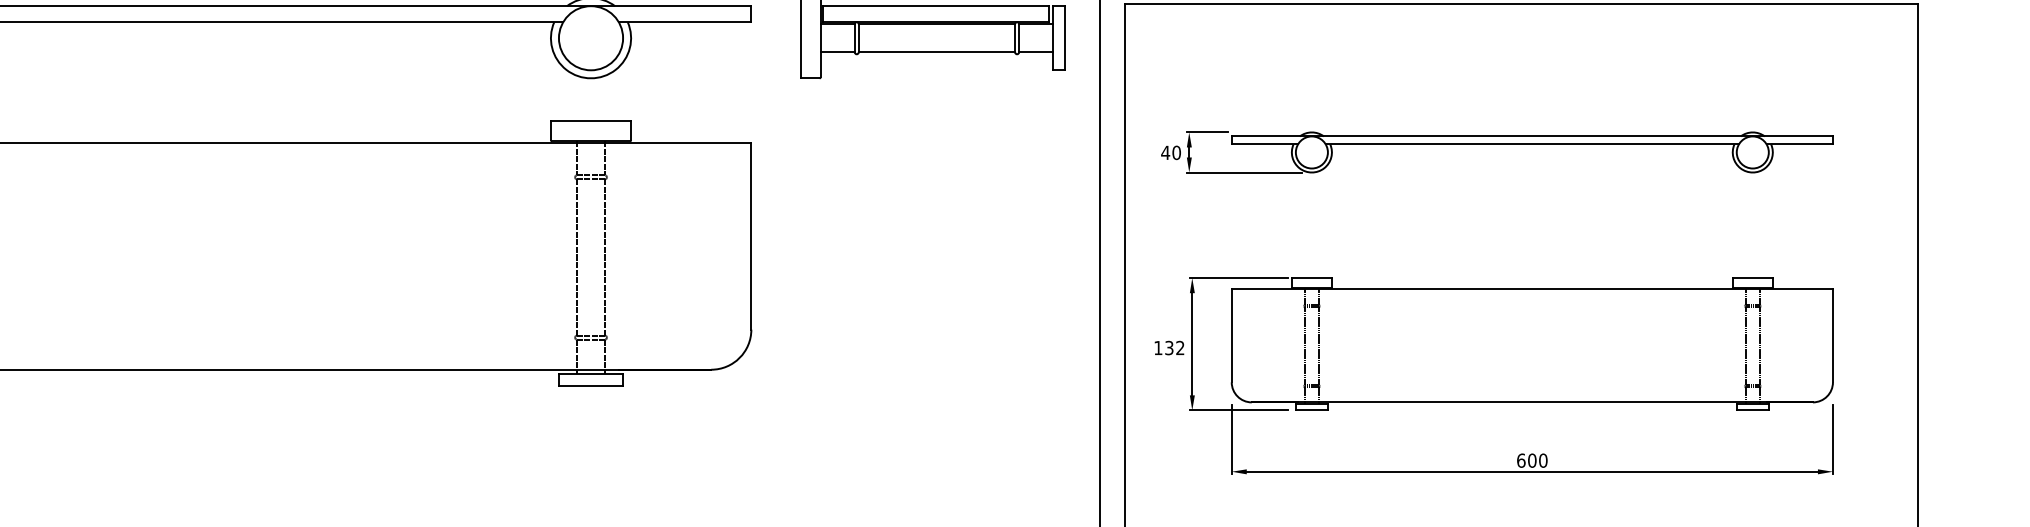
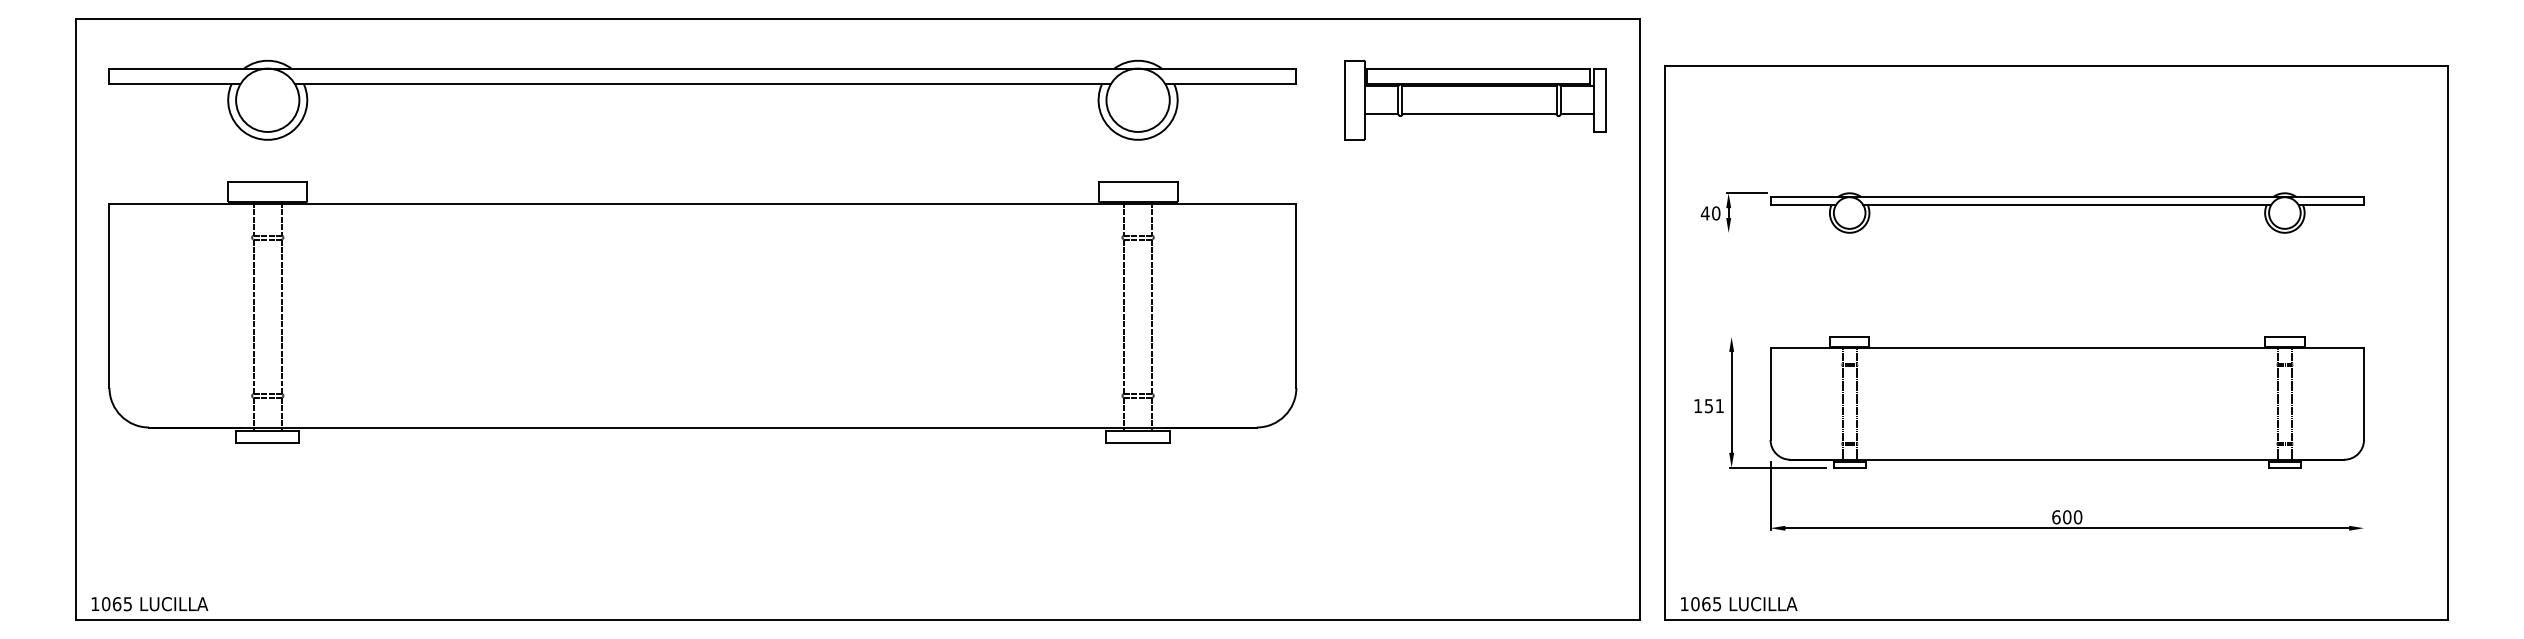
line: (1244, 172) -> (1783, 232), removed
line: (1238, 278) -> (1777, 337), removed
text: (1174, 347) -> (1714, 405), 132 -> 151
line: (1833, 438) -> (2364, 495), removed

